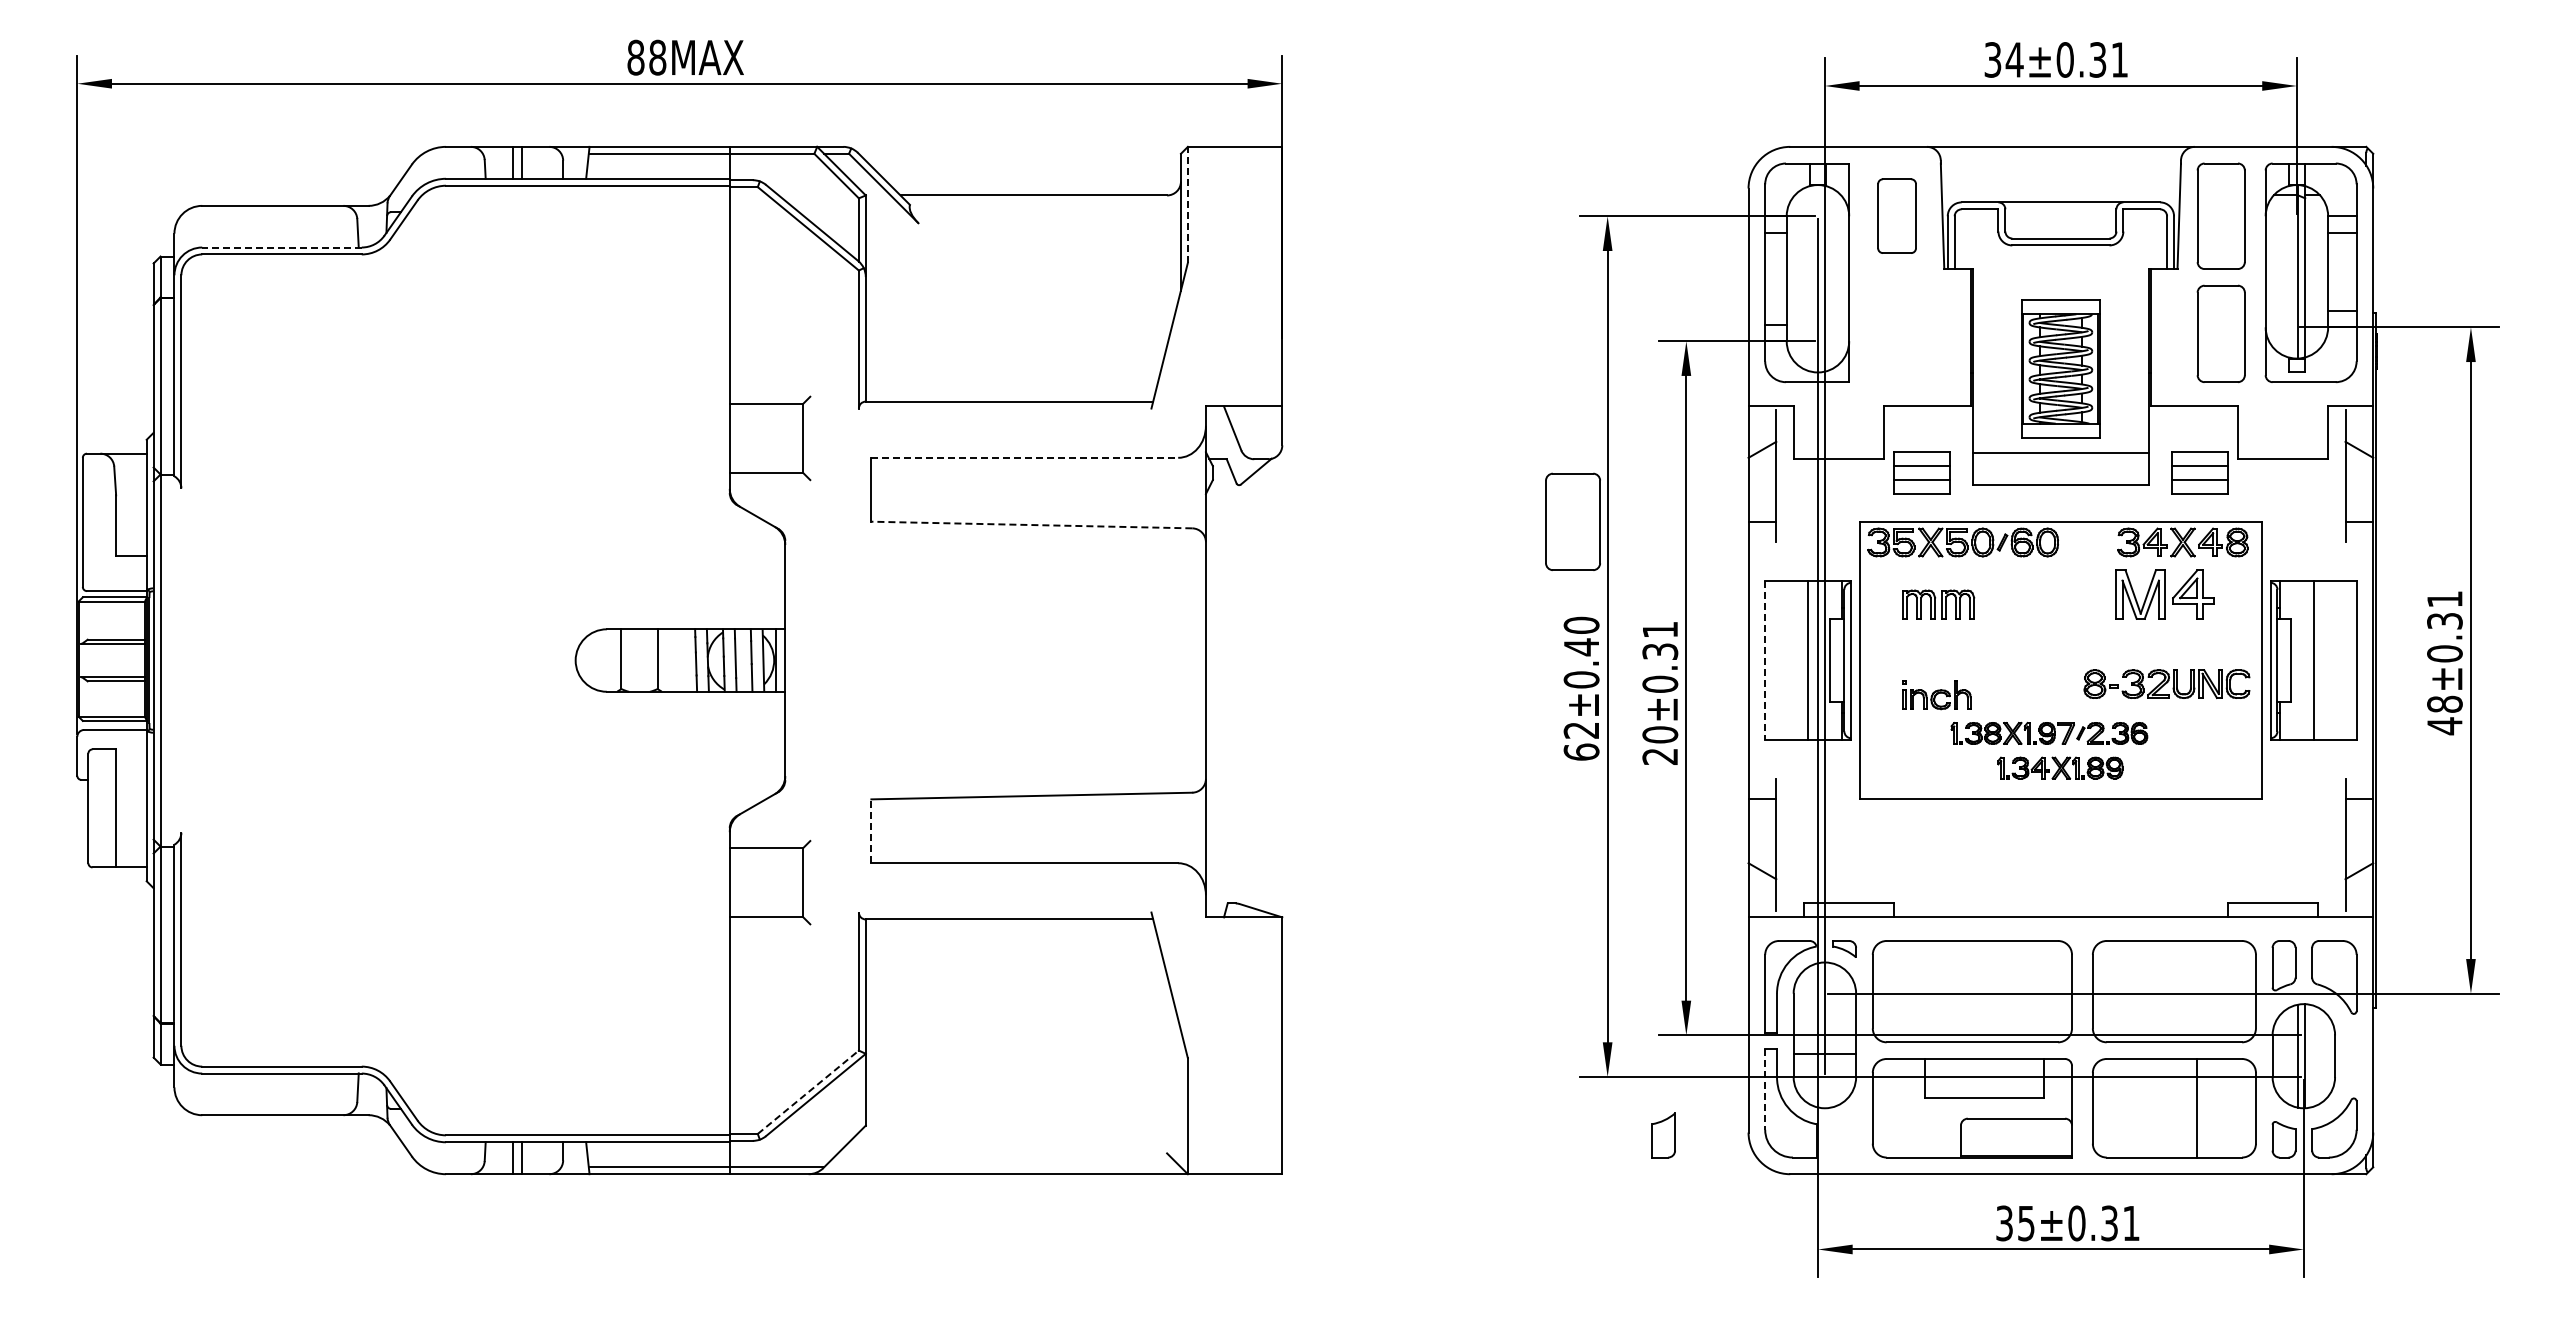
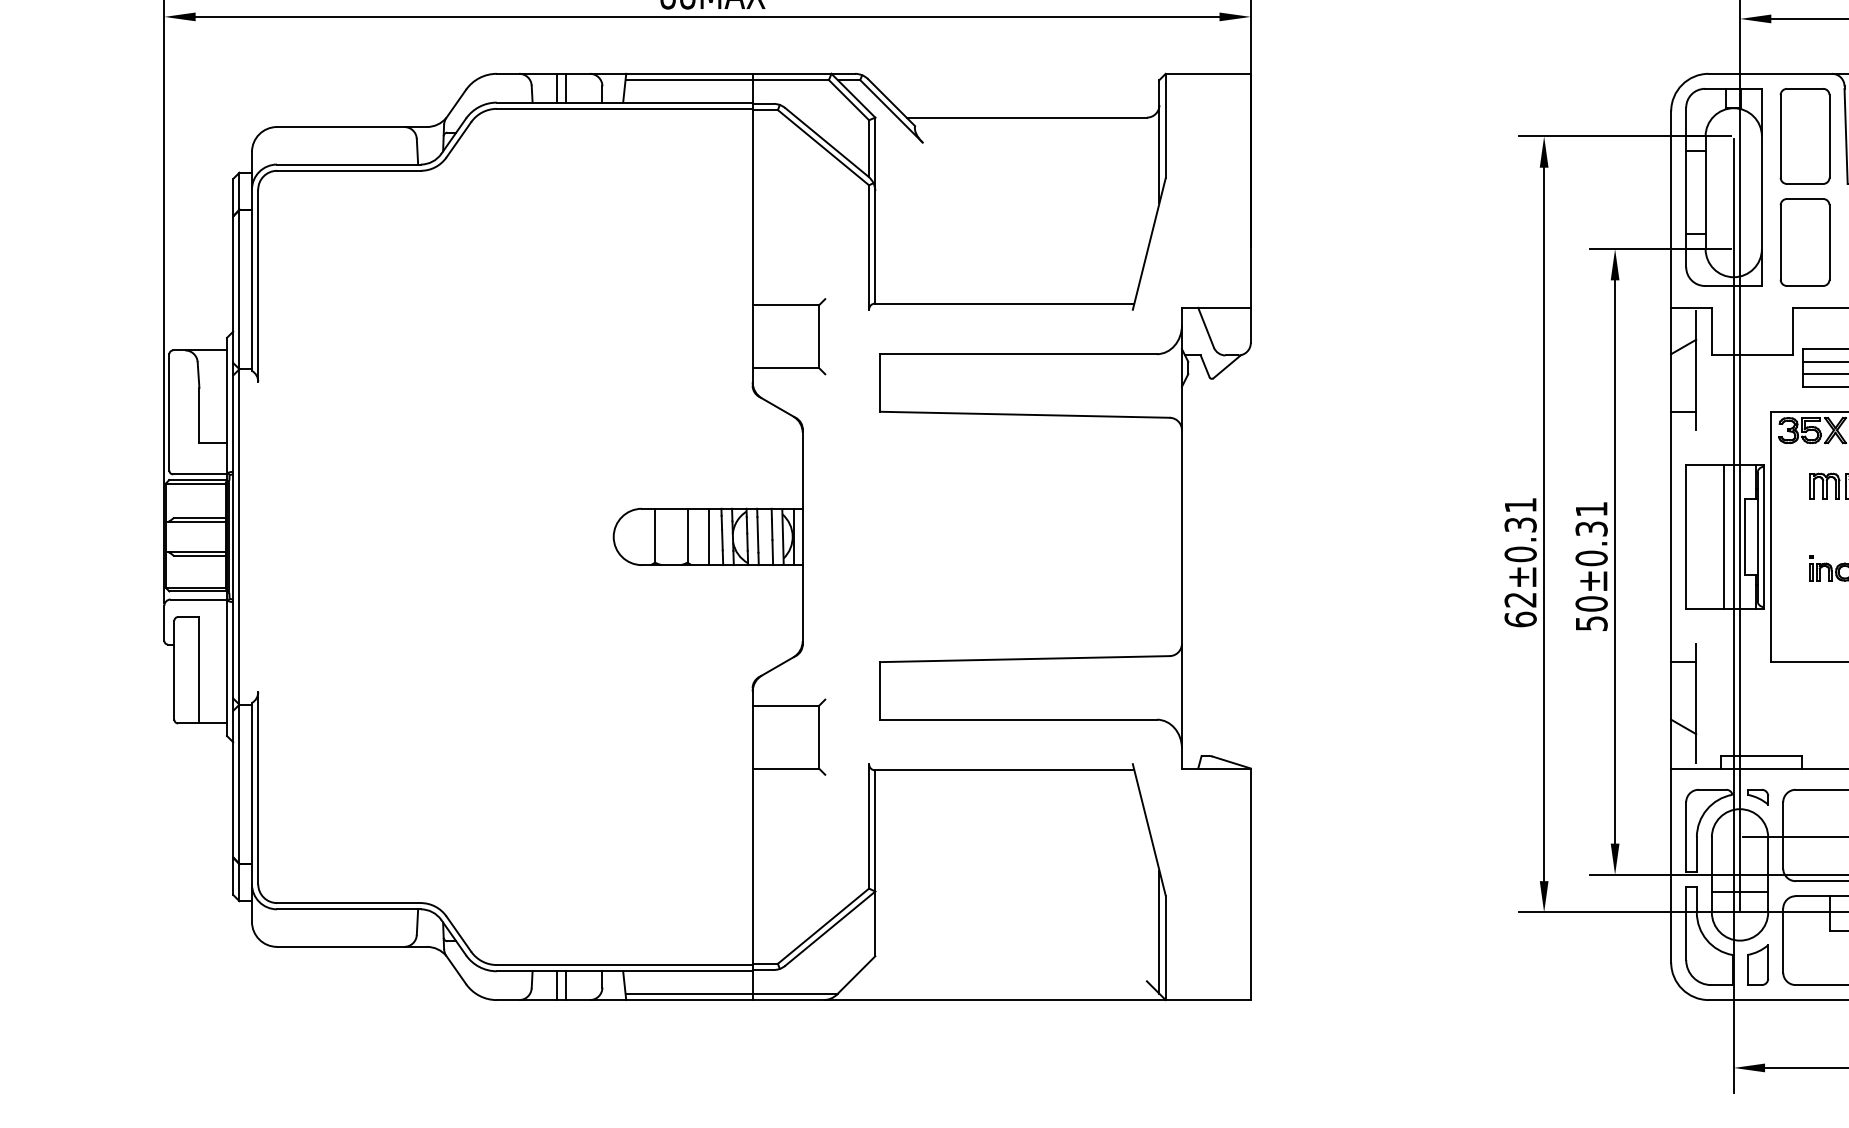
line: (1187, 204) -> (1165, 125), dashed -> solid
part: (1896, 215) -> (1804, 135), size x1.43
line: (281, 247) -> (348, 164), dashed -> solid
line: (1025, 457) -> (1019, 353), dashed -> solid
part: (1572, 521) -> (1804, 242), moved
line: (1031, 525) -> (1024, 415), dashed -> solid
text: (1581, 636) -> (1520, 515), 62±0.40 -> 62±0.31
line: (681, 660) -> (709, 536), added
line: (1765, 660) -> (1686, 536), dashed -> solid
text: (1660, 756) -> (1591, 623), 20±0.31 -> 50±0.31
line: (871, 831) -> (880, 691), dashed -> solid
line: (1765, 1090) -> (1686, 924), dashed -> solid
line: (808, 1092) -> (823, 926), dashed -> solid
line: (1180, 1098) -> (1159, 931), added
part: (1663, 1135) -> (1757, 965), moved

